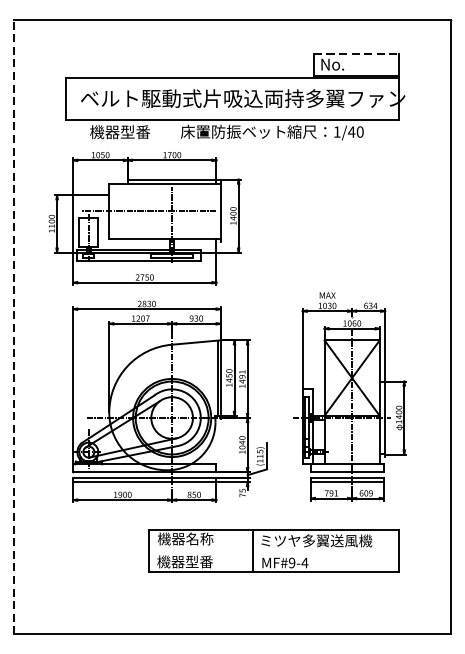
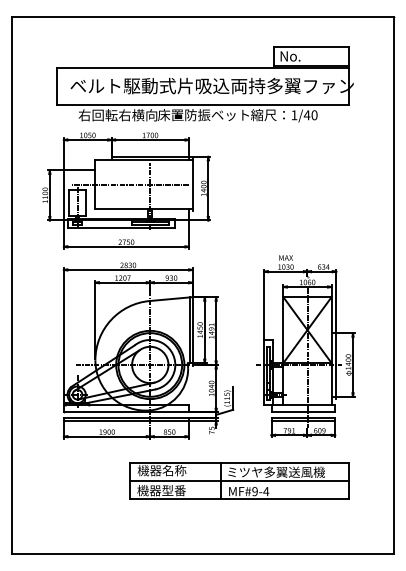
line: (356, 53) -> (311, 46), dashed -> solid
text: (134, 132) -> (117, 115), 機器型番 -> 右回転右横向
line: (13, 327) -> (11, 285), dashed -> solid
line: (274, 551) -> (239, 481), added

